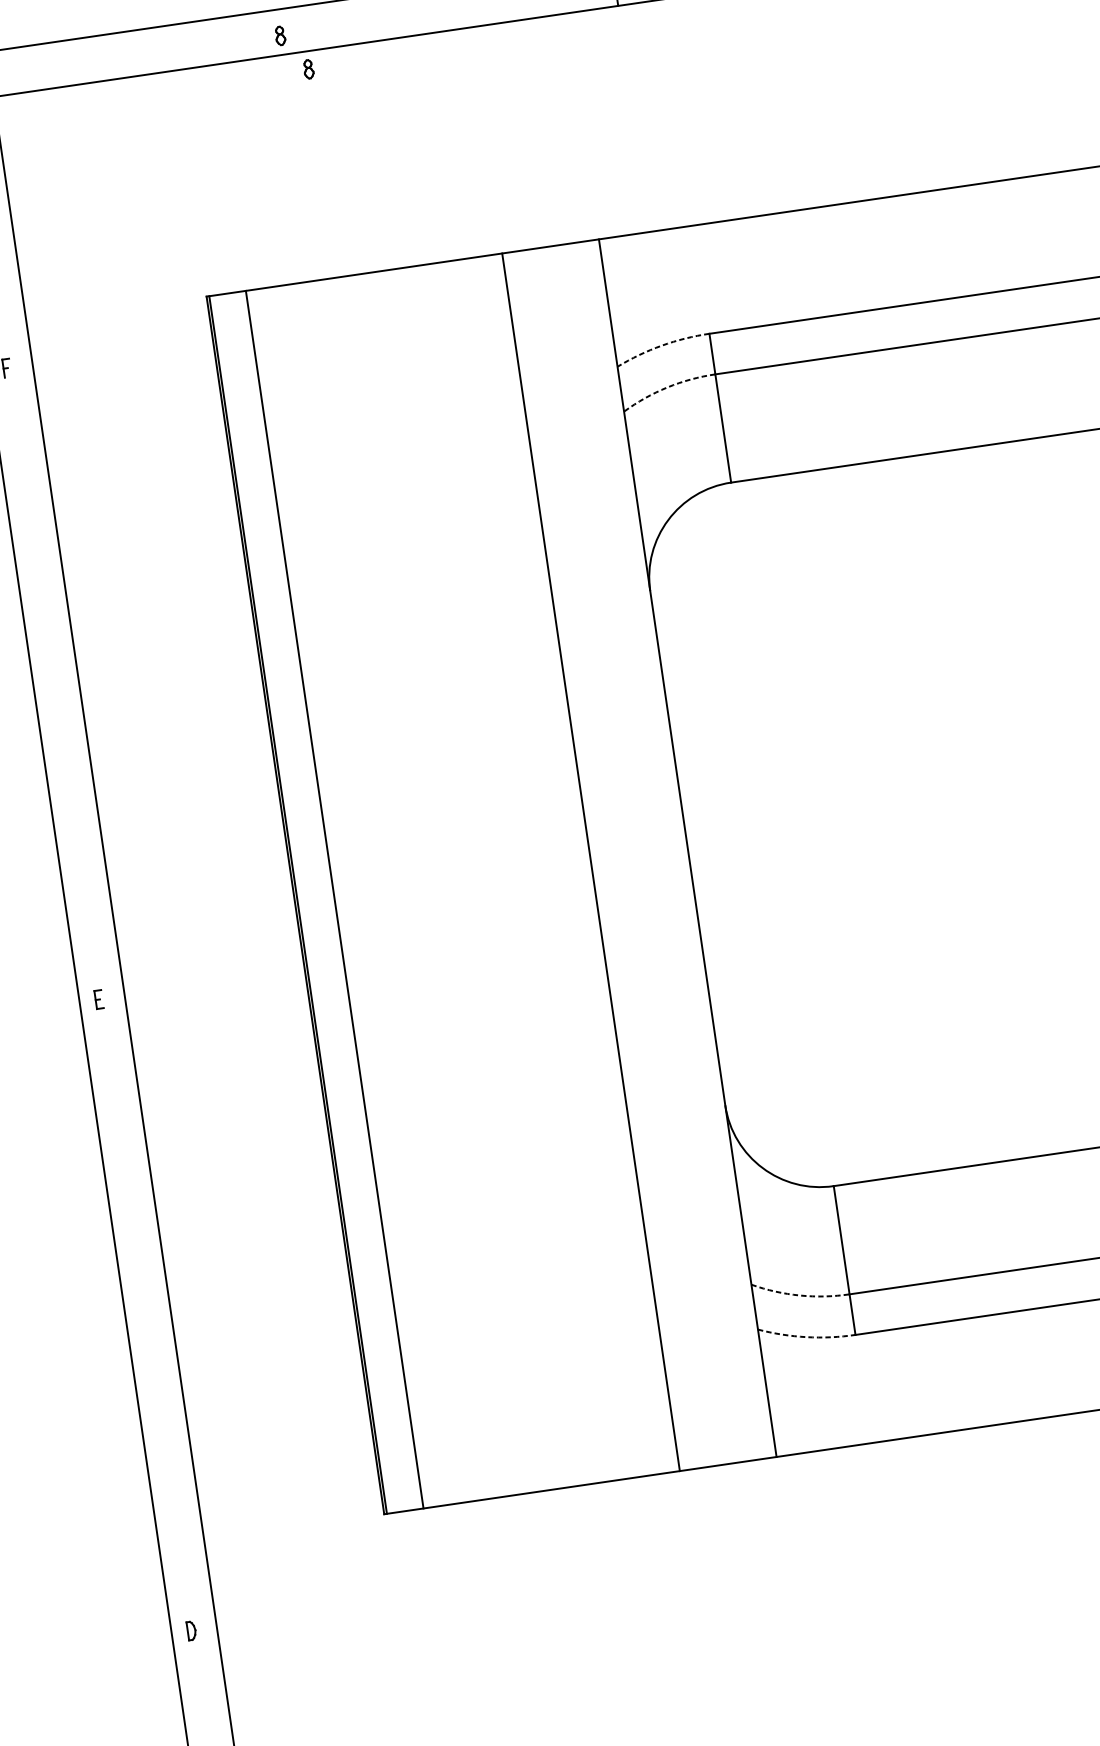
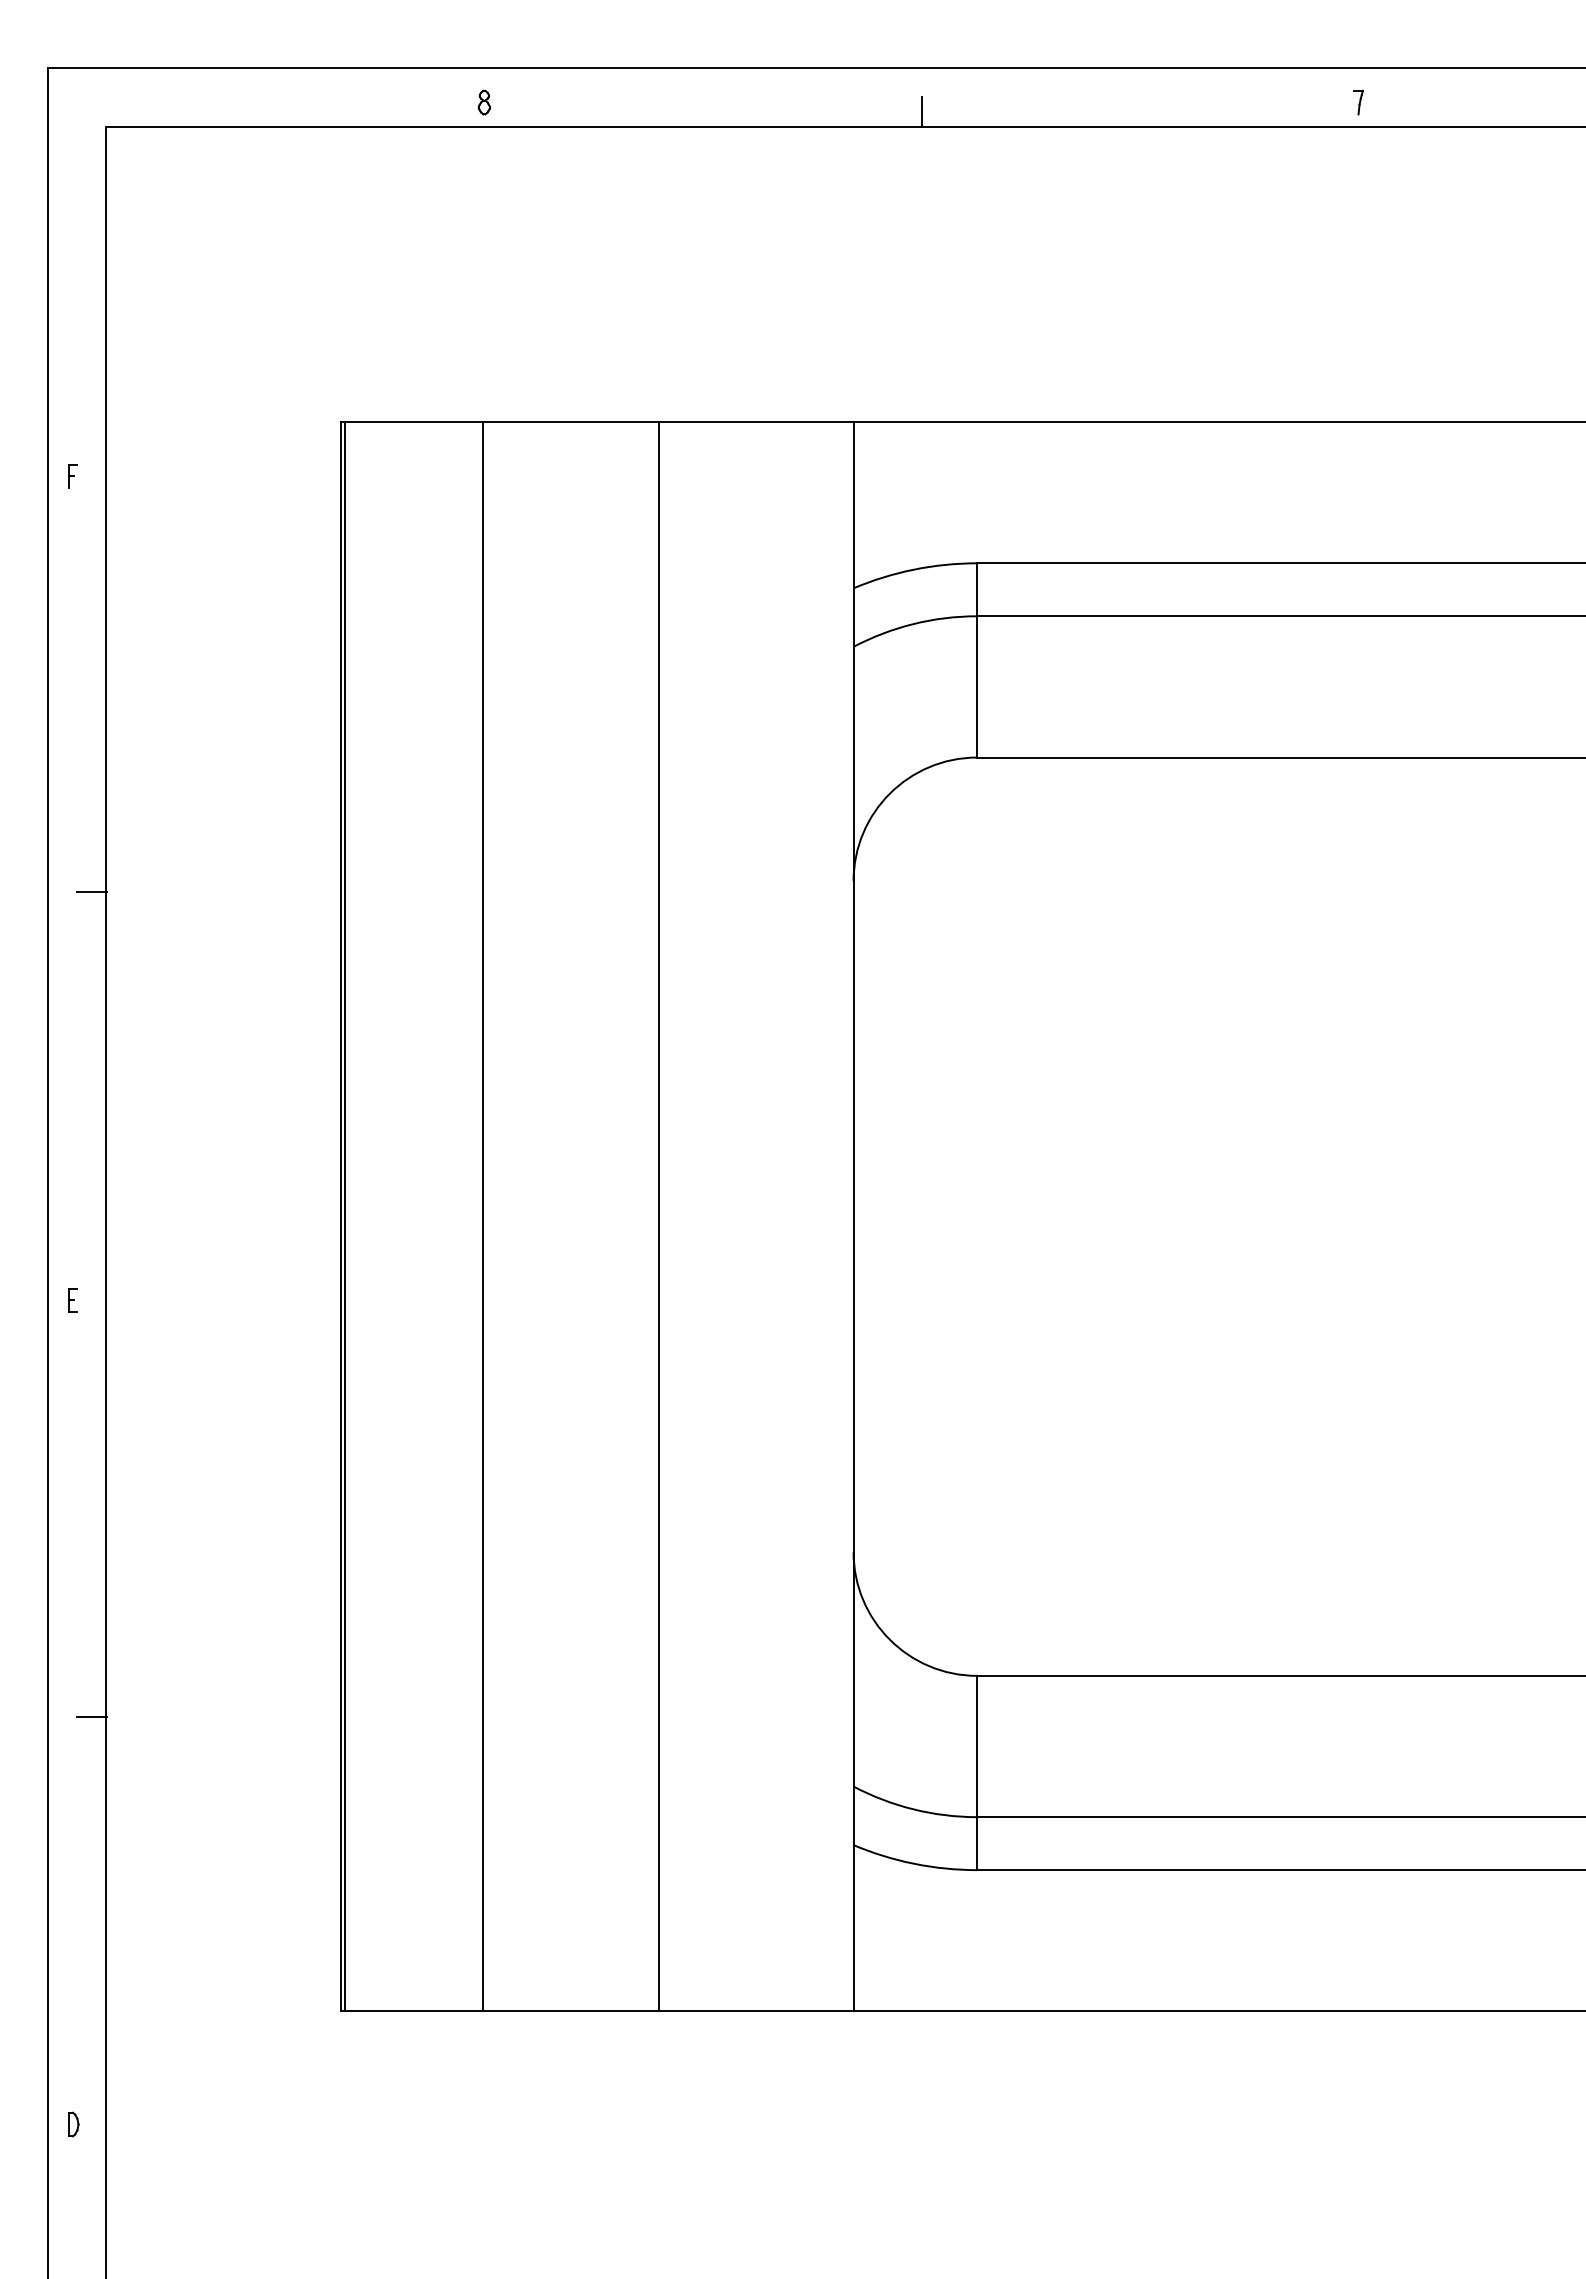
part: (308, 69) -> (513, 150), removed
arc: (662, 345) -> (914, 569), dashed -> solid
arc: (667, 387) -> (913, 624), dashed -> solid
line: (67, 684) -> (91, 892), added
line: (591, 862) -> (659, 1216), moved
line: (334, 899) -> (482, 1216), moved
arc: (799, 1295) -> (913, 1809), dashed -> solid
line: (159, 1316) -> (91, 1716), added
arc: (806, 1336) -> (914, 1863), dashed -> solid

